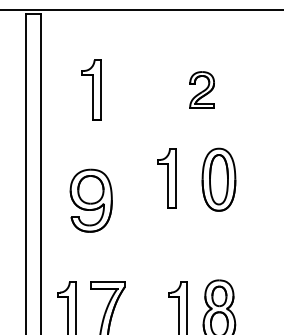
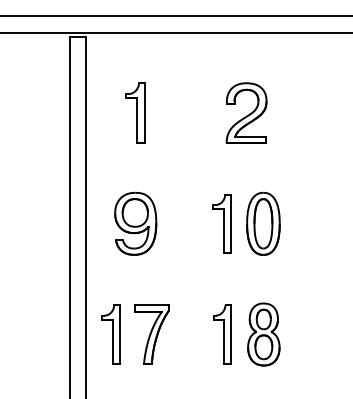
part: (202, 89) -> (246, 112), size x1.67
part: (166, 178) -> (221, 223), moved
part: (219, 179) -> (263, 223), moved

